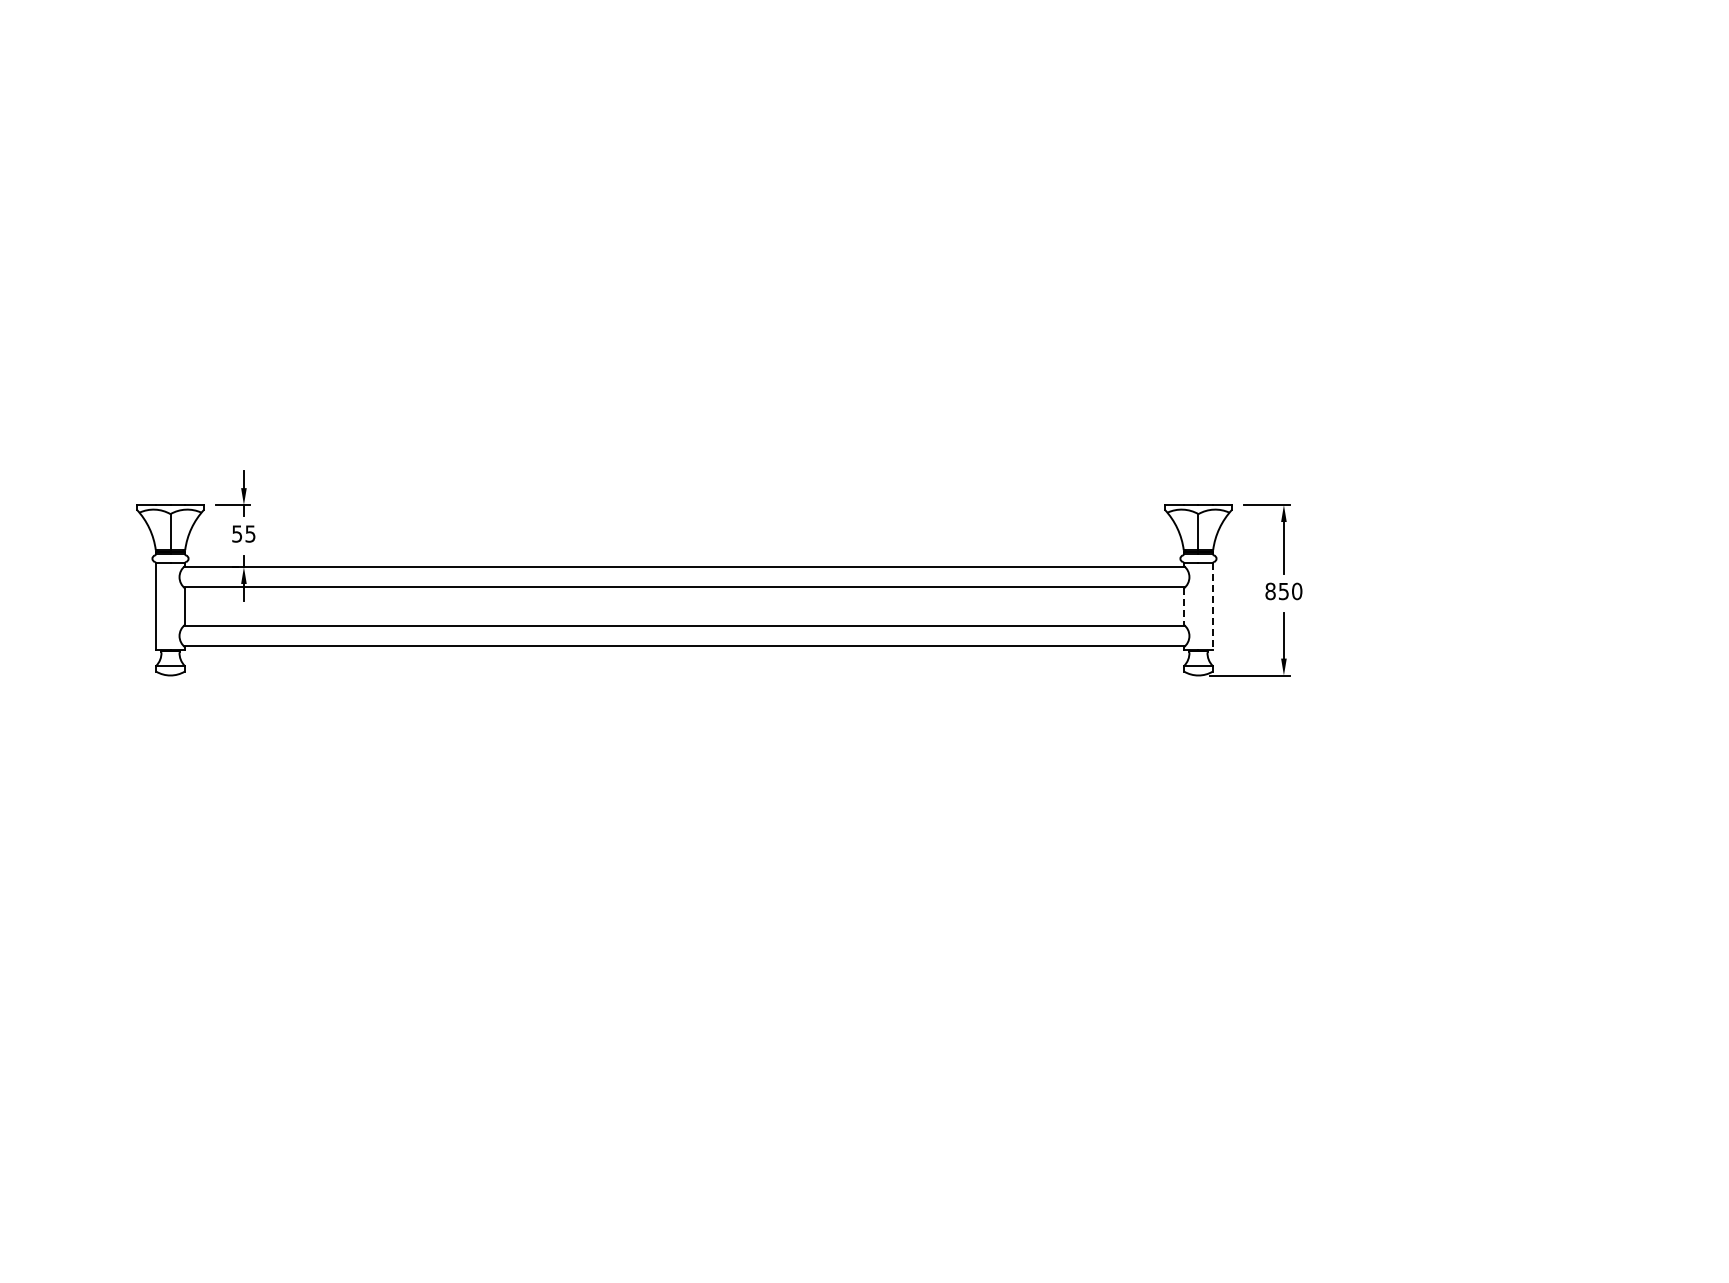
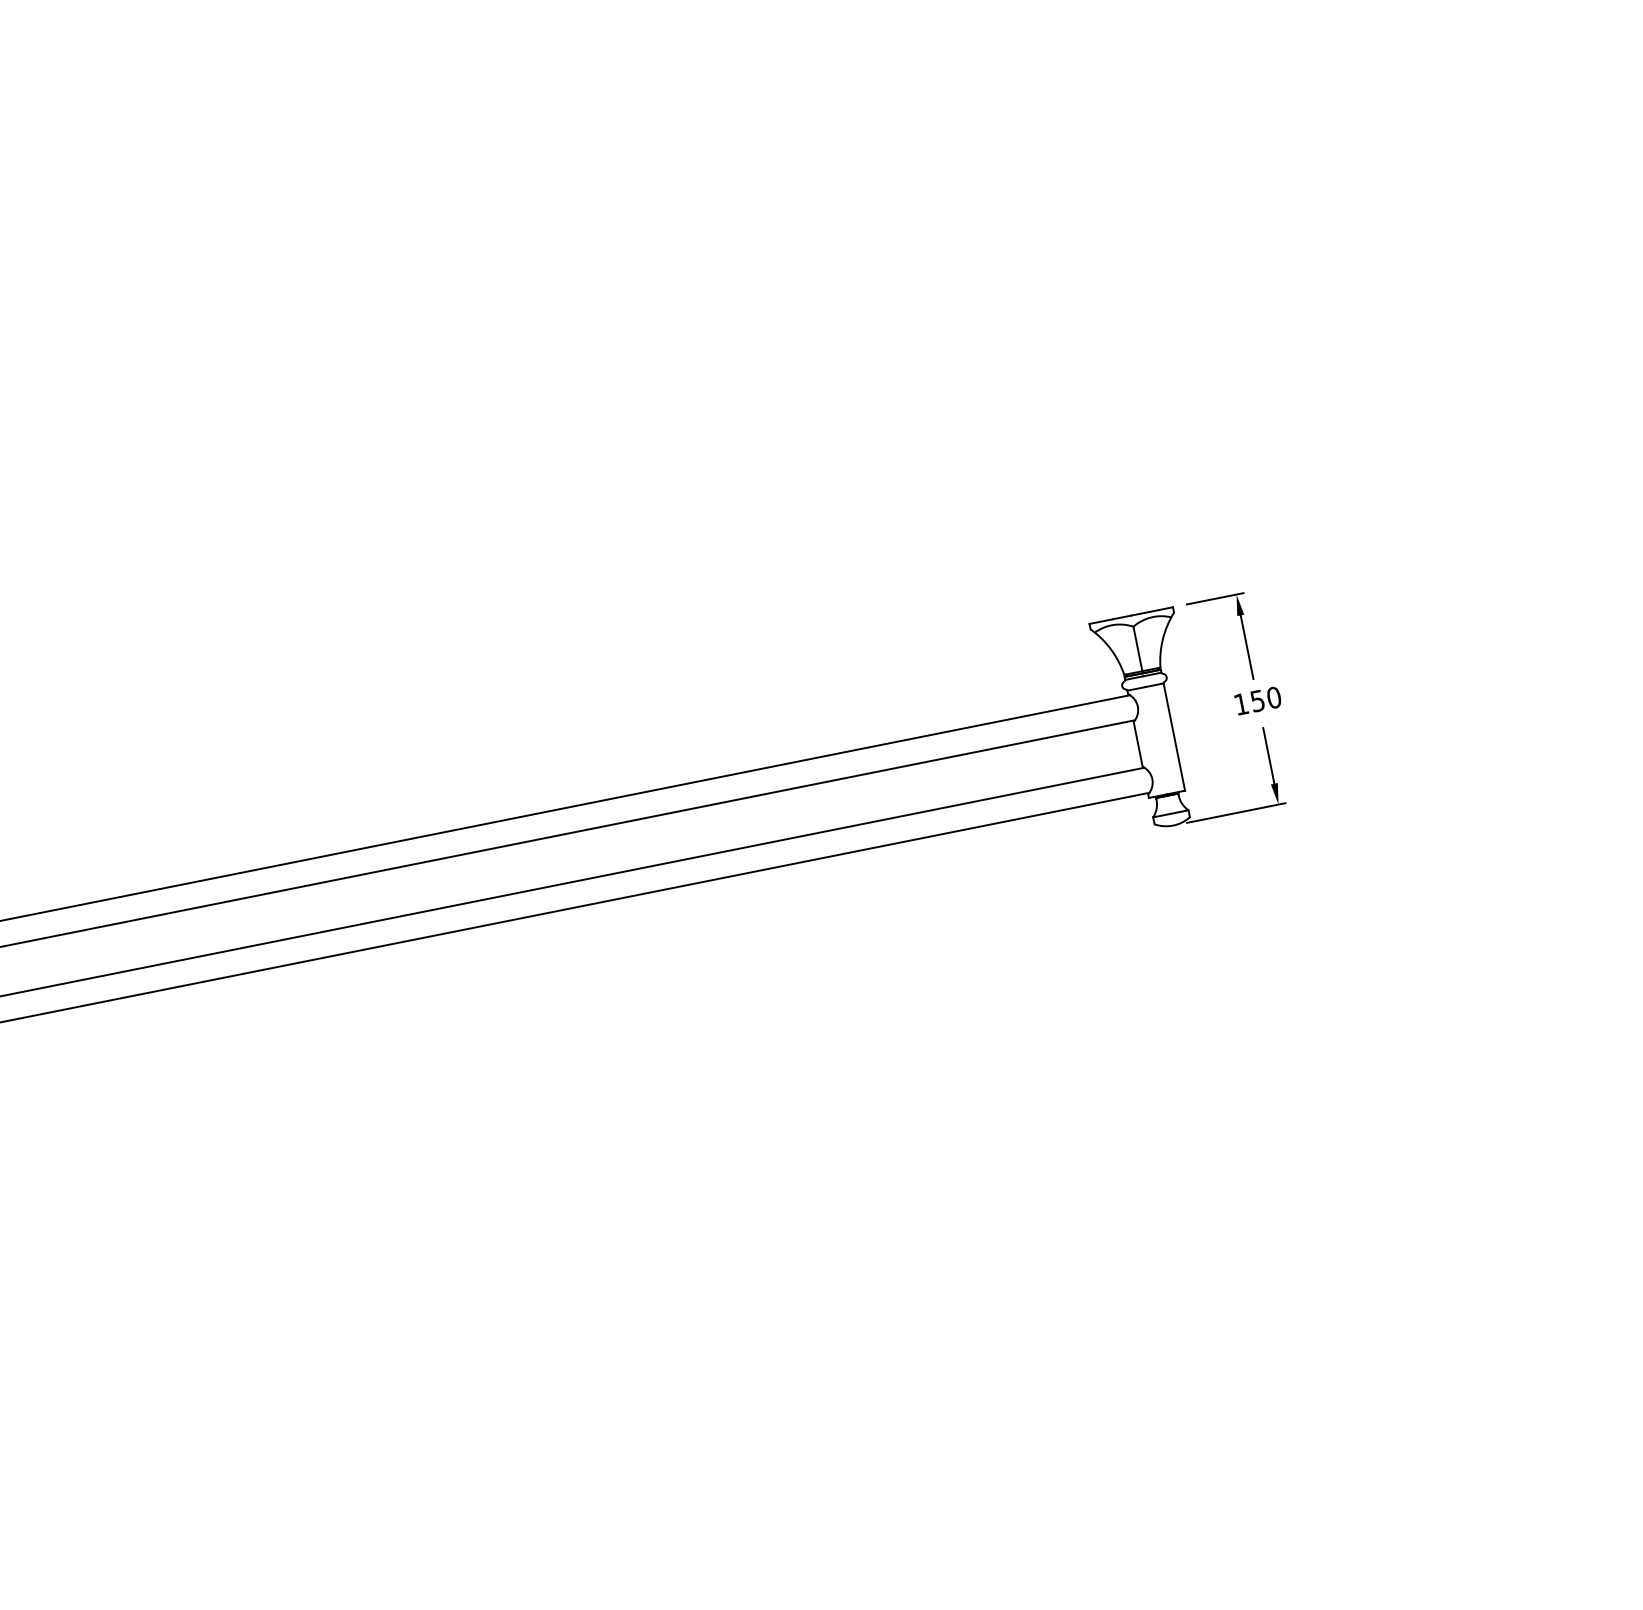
text: (1270, 591) -> (1241, 704), 850 -> 150
line: (1213, 606) -> (1174, 736), dashed -> solid
line: (1183, 607) -> (1138, 745), dashed -> solid

